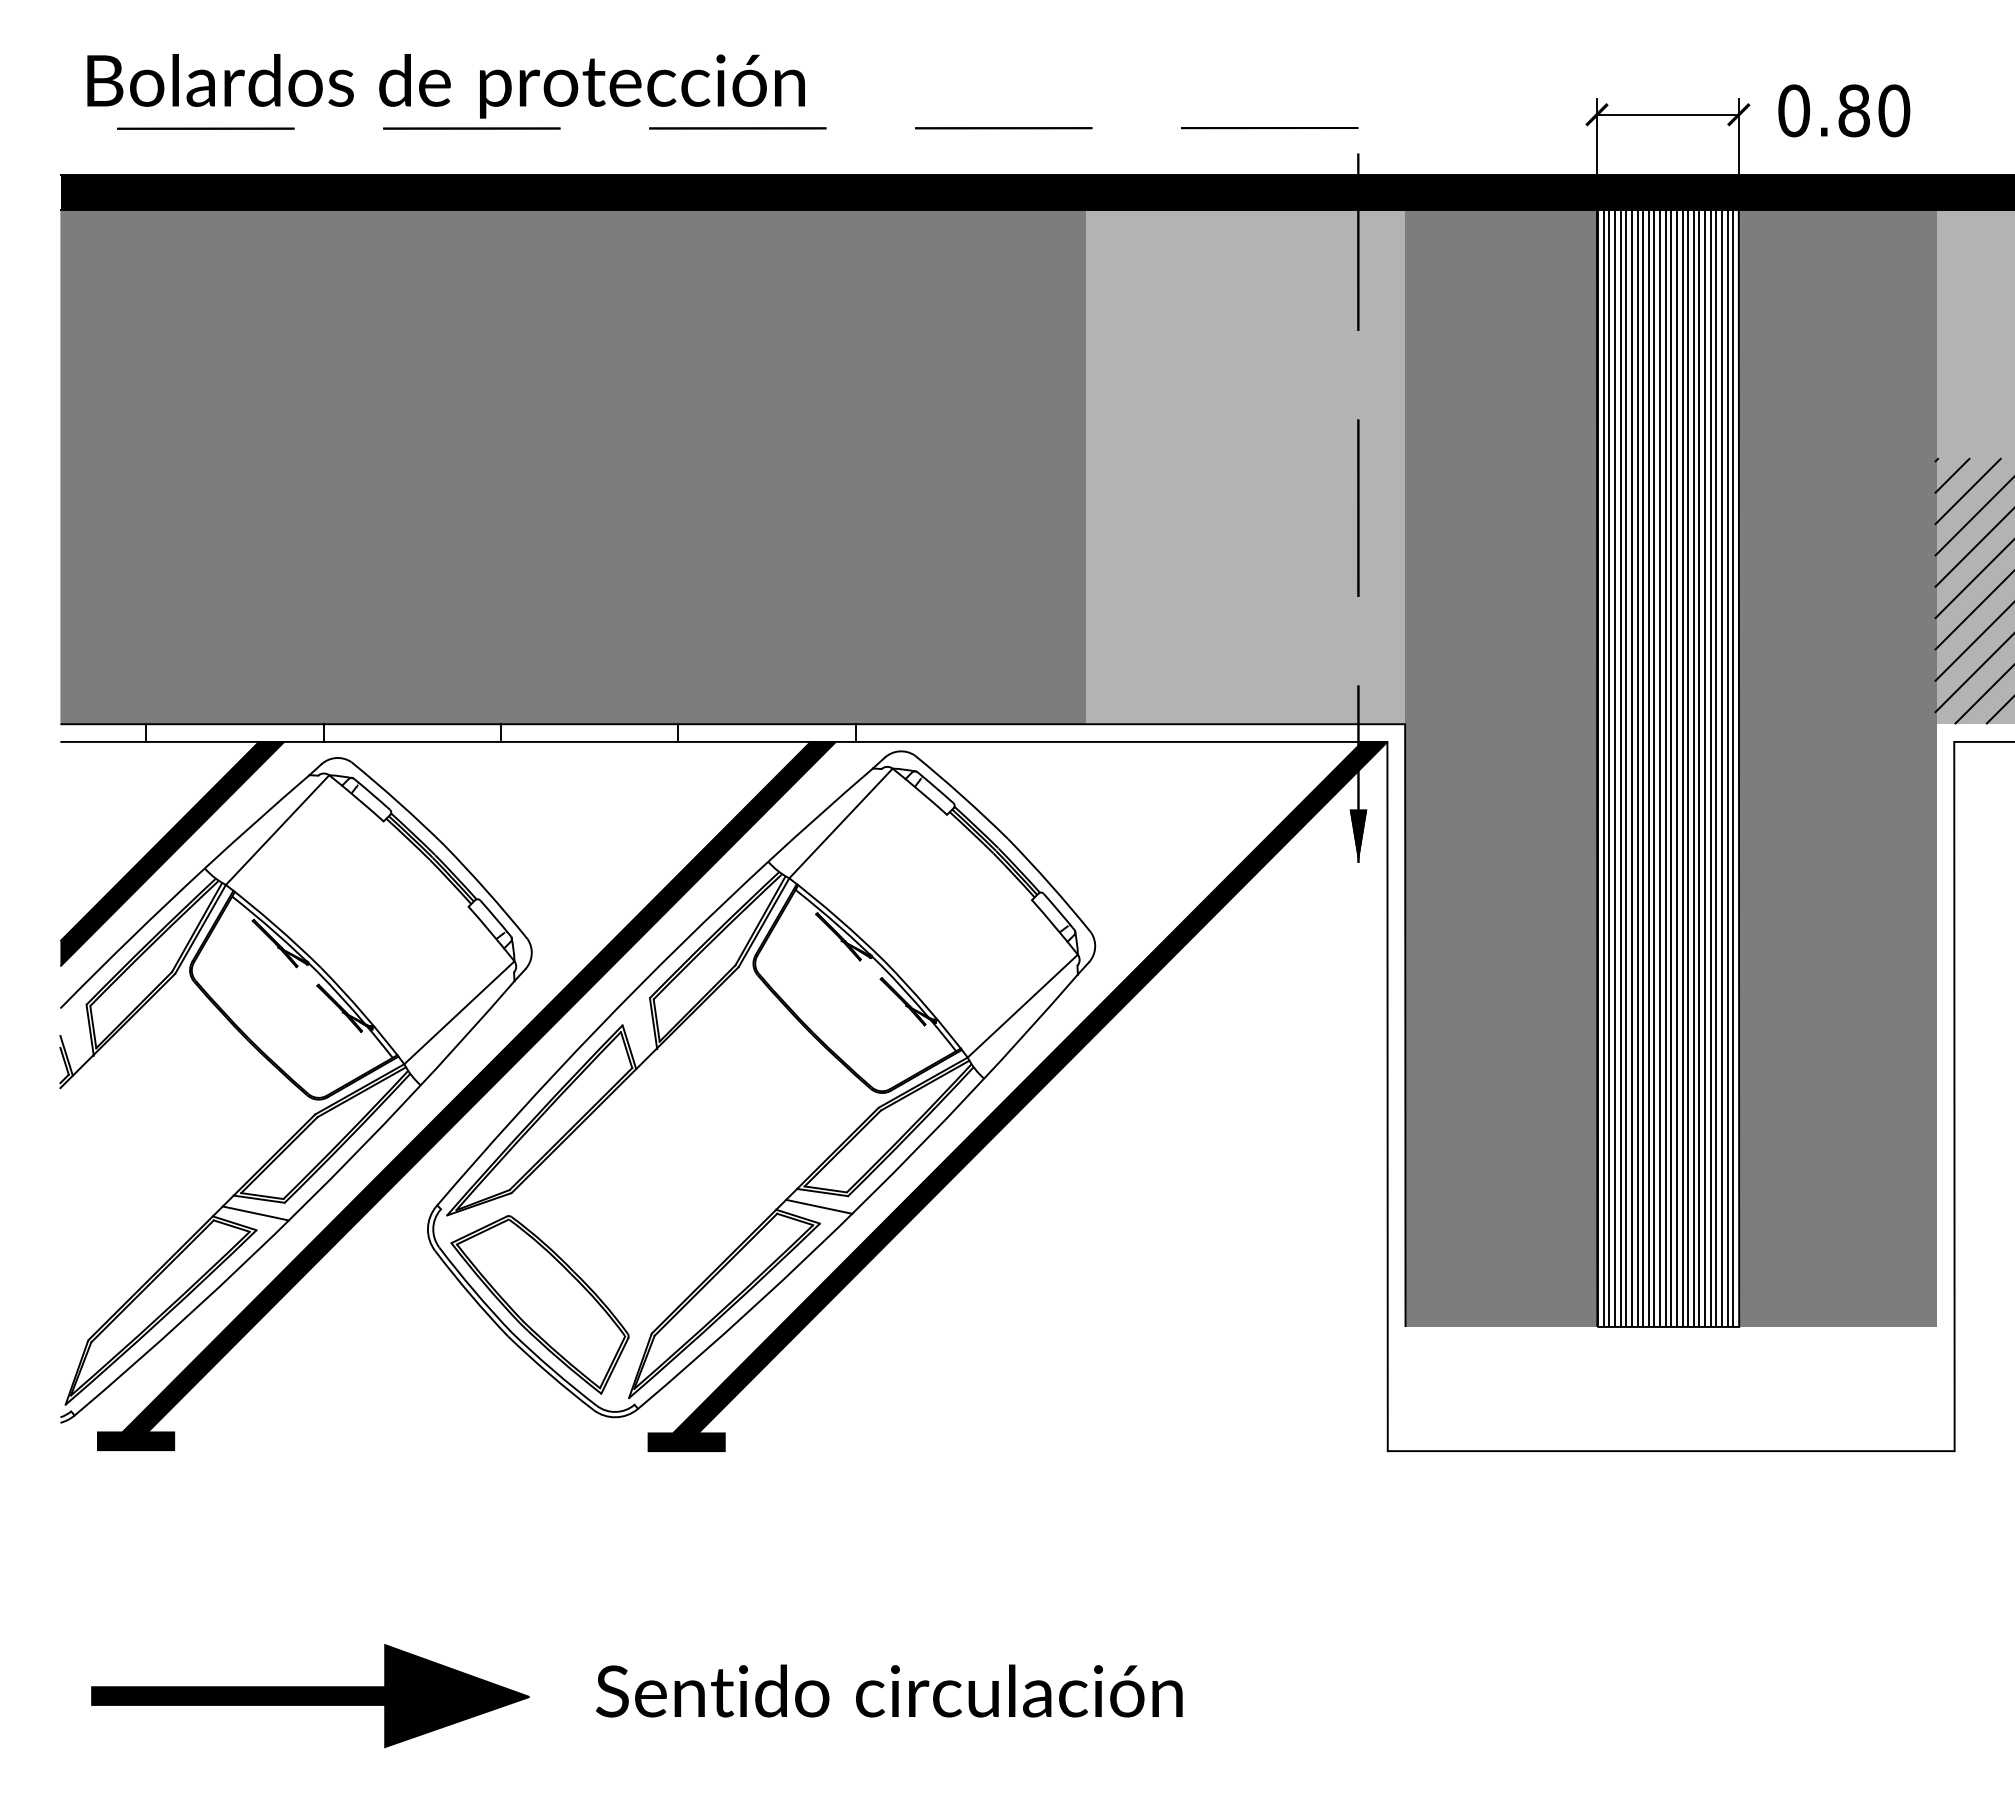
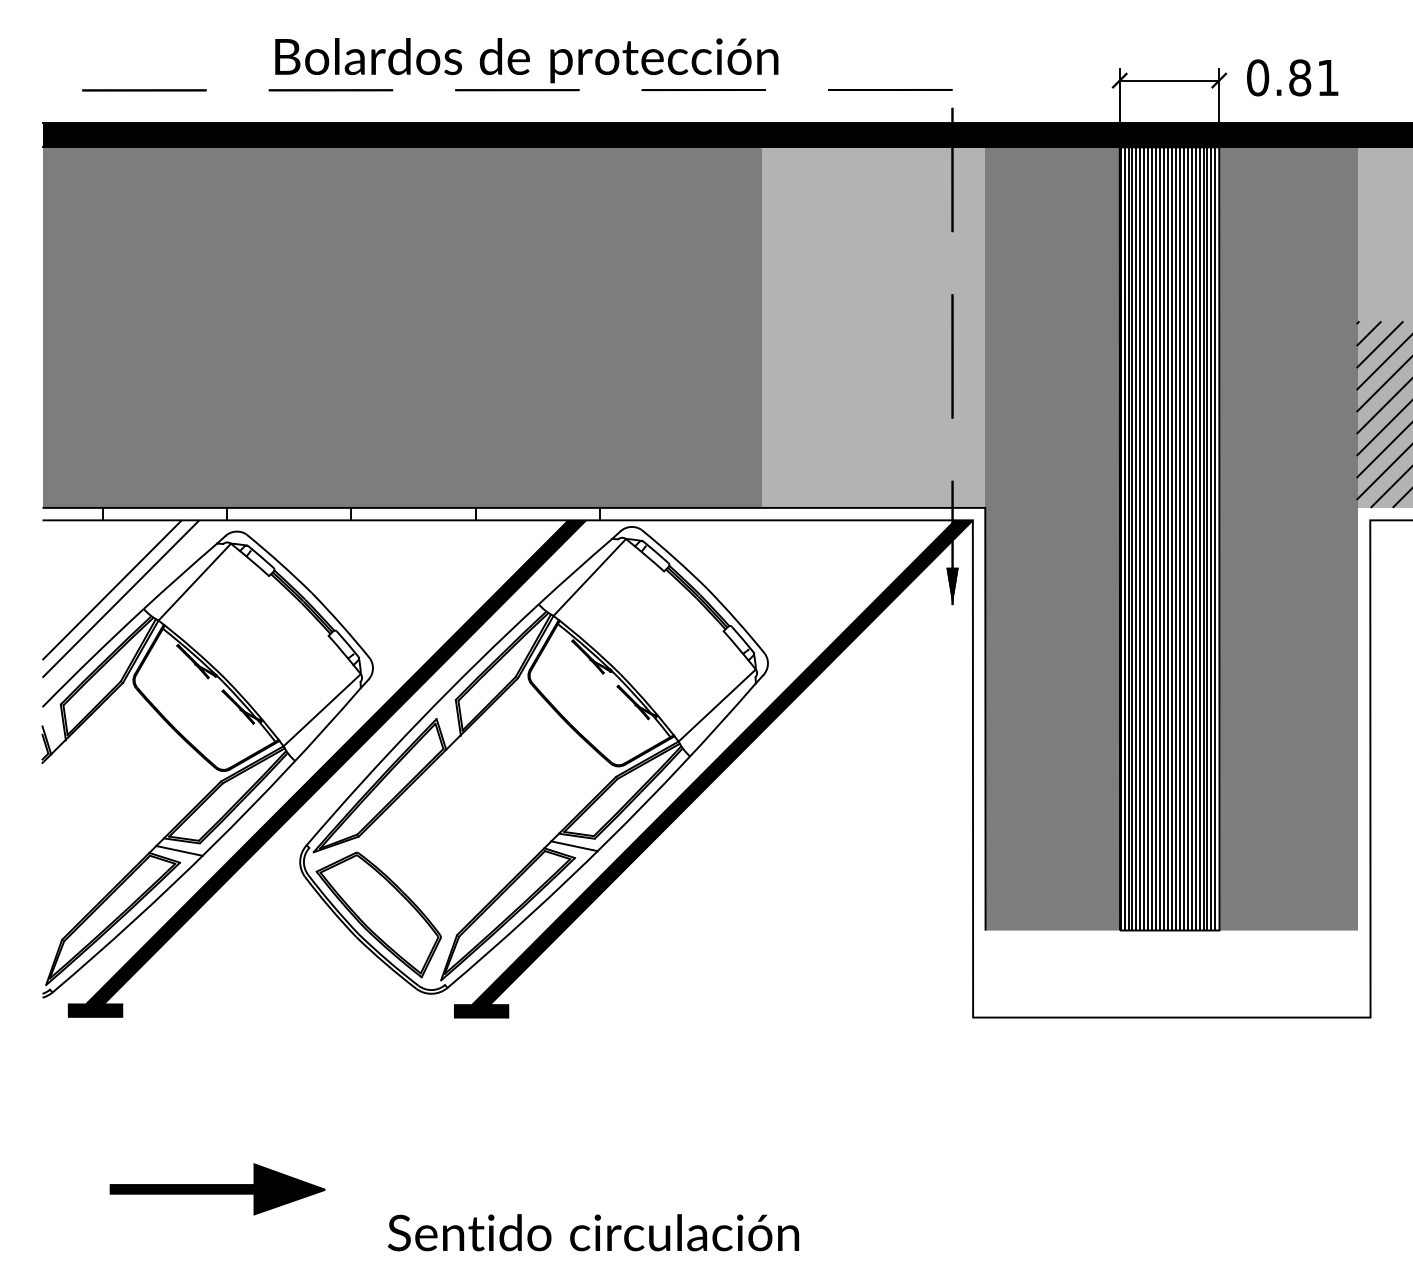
text: (445, 86) -> (526, 60), moved
text: (1894, 110) -> (1328, 77), 0.80 -> 0.81
fill: (172, 853) -> (121, 598), removed
text: (889, 1690) -> (593, 1232), moved
part: (310, 1696) -> (217, 1189), size x0.7

